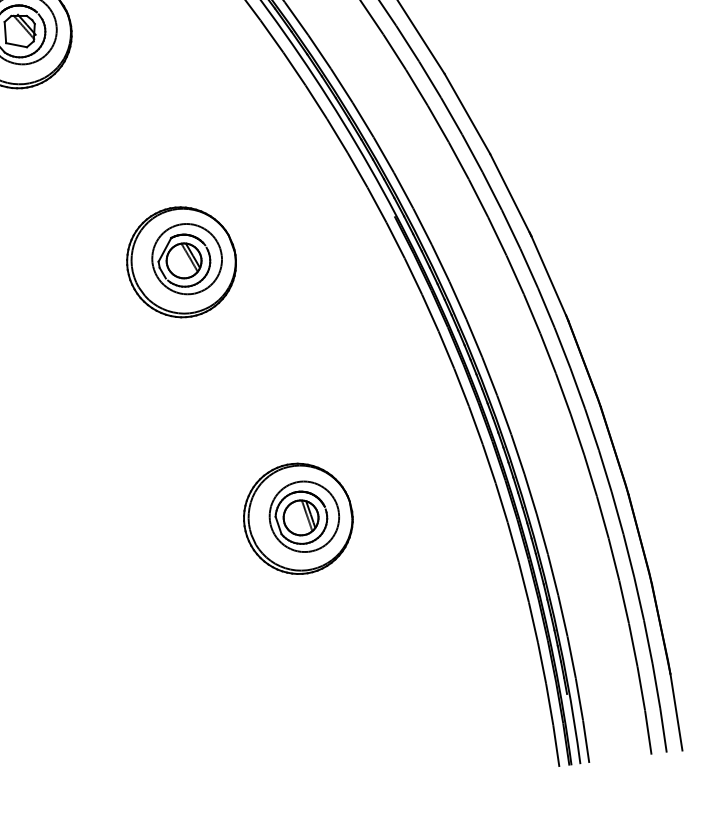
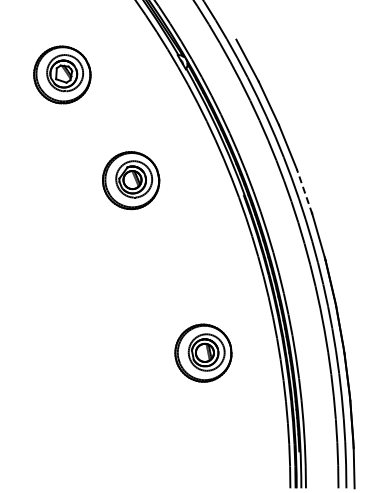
line: (510, 194) -> (304, 191), solid -> dashed
part: (182, 261) -> (131, 180), moved
part: (298, 517) -> (203, 352), moved

